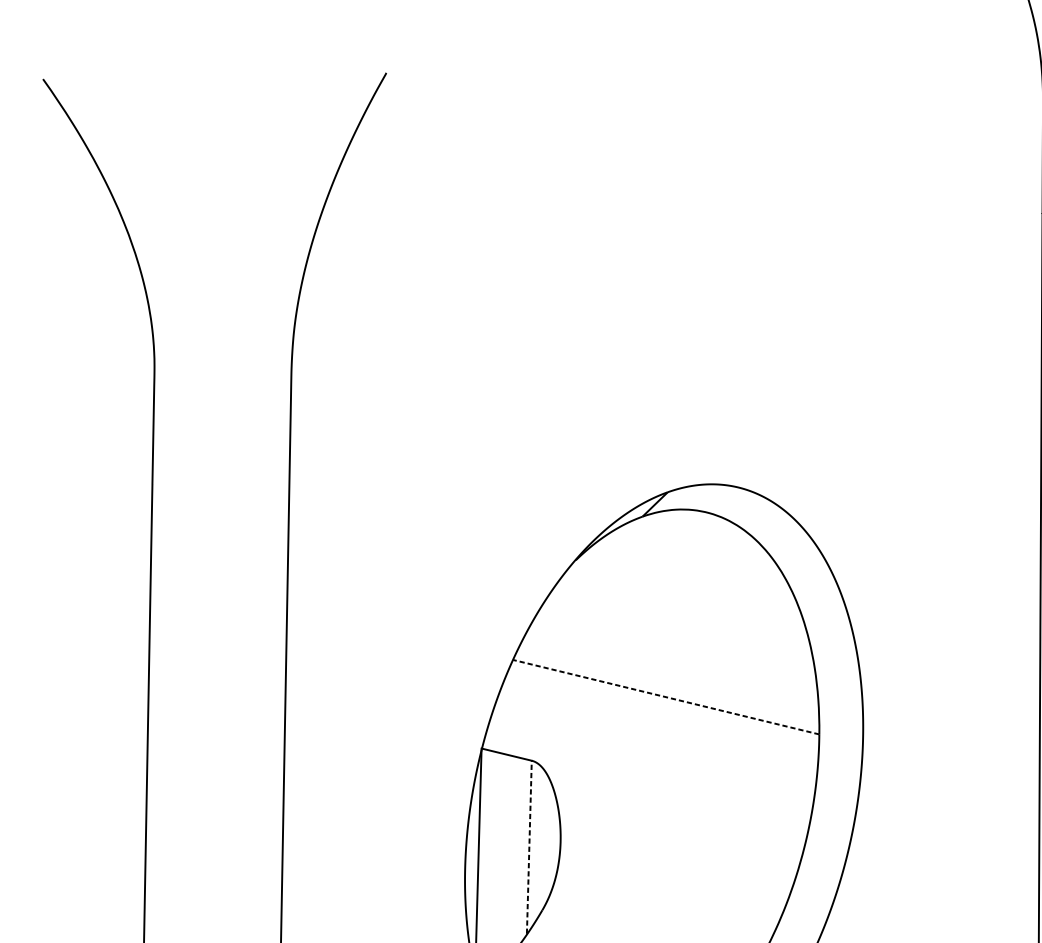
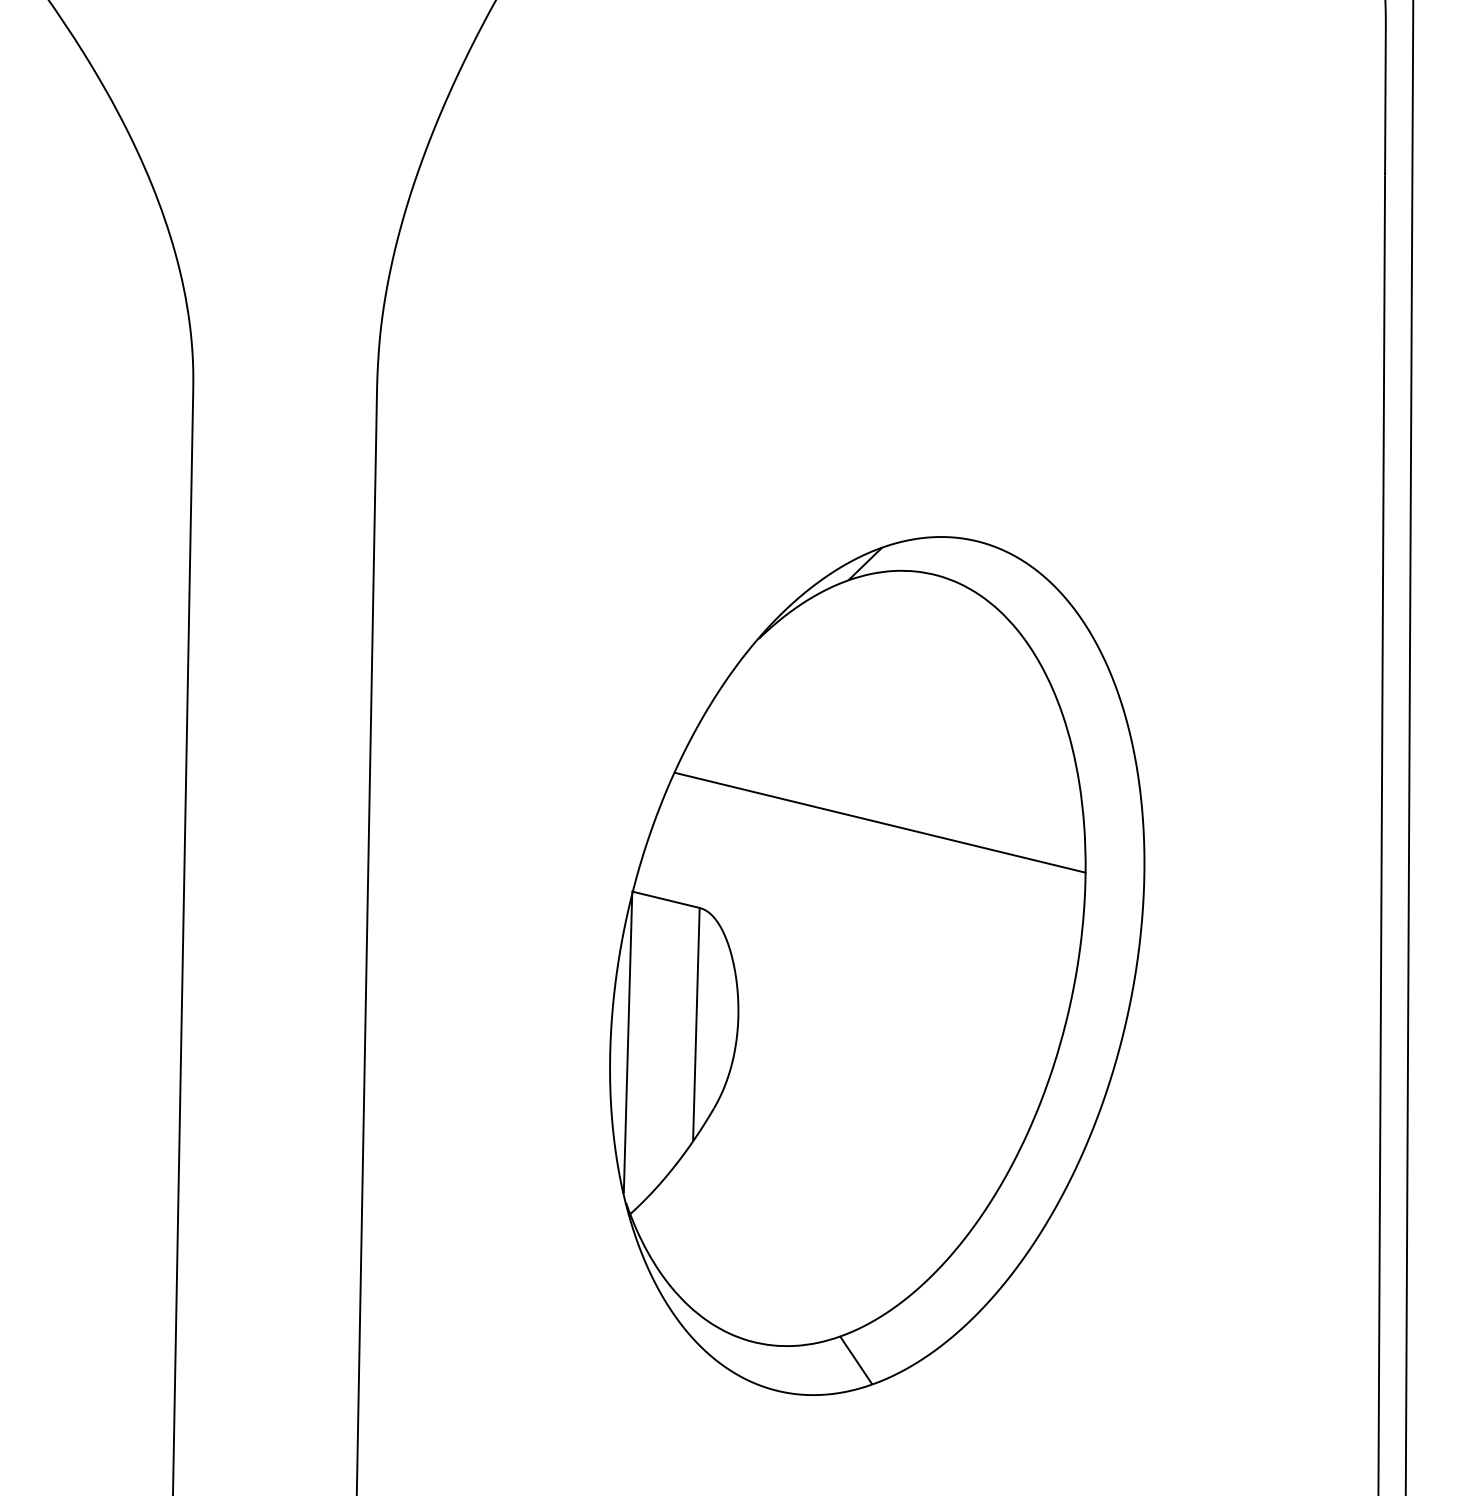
line: (665, 697) -> (879, 822), dashed -> solid
line: (529, 846) -> (696, 1023), dashed -> solid

